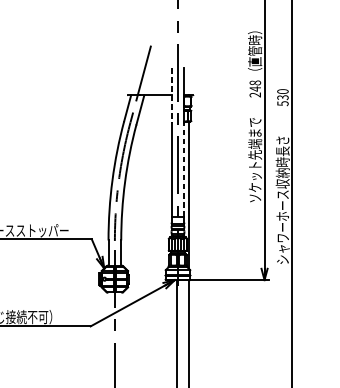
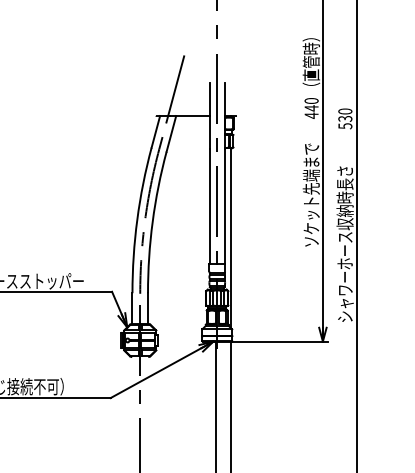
text: (255, 89) -> (311, 108), 248 -> 440
line: (171, 95) -> (209, 116), dashed -> solid
line: (183, 169) -> (224, 206), dashed -> solid

